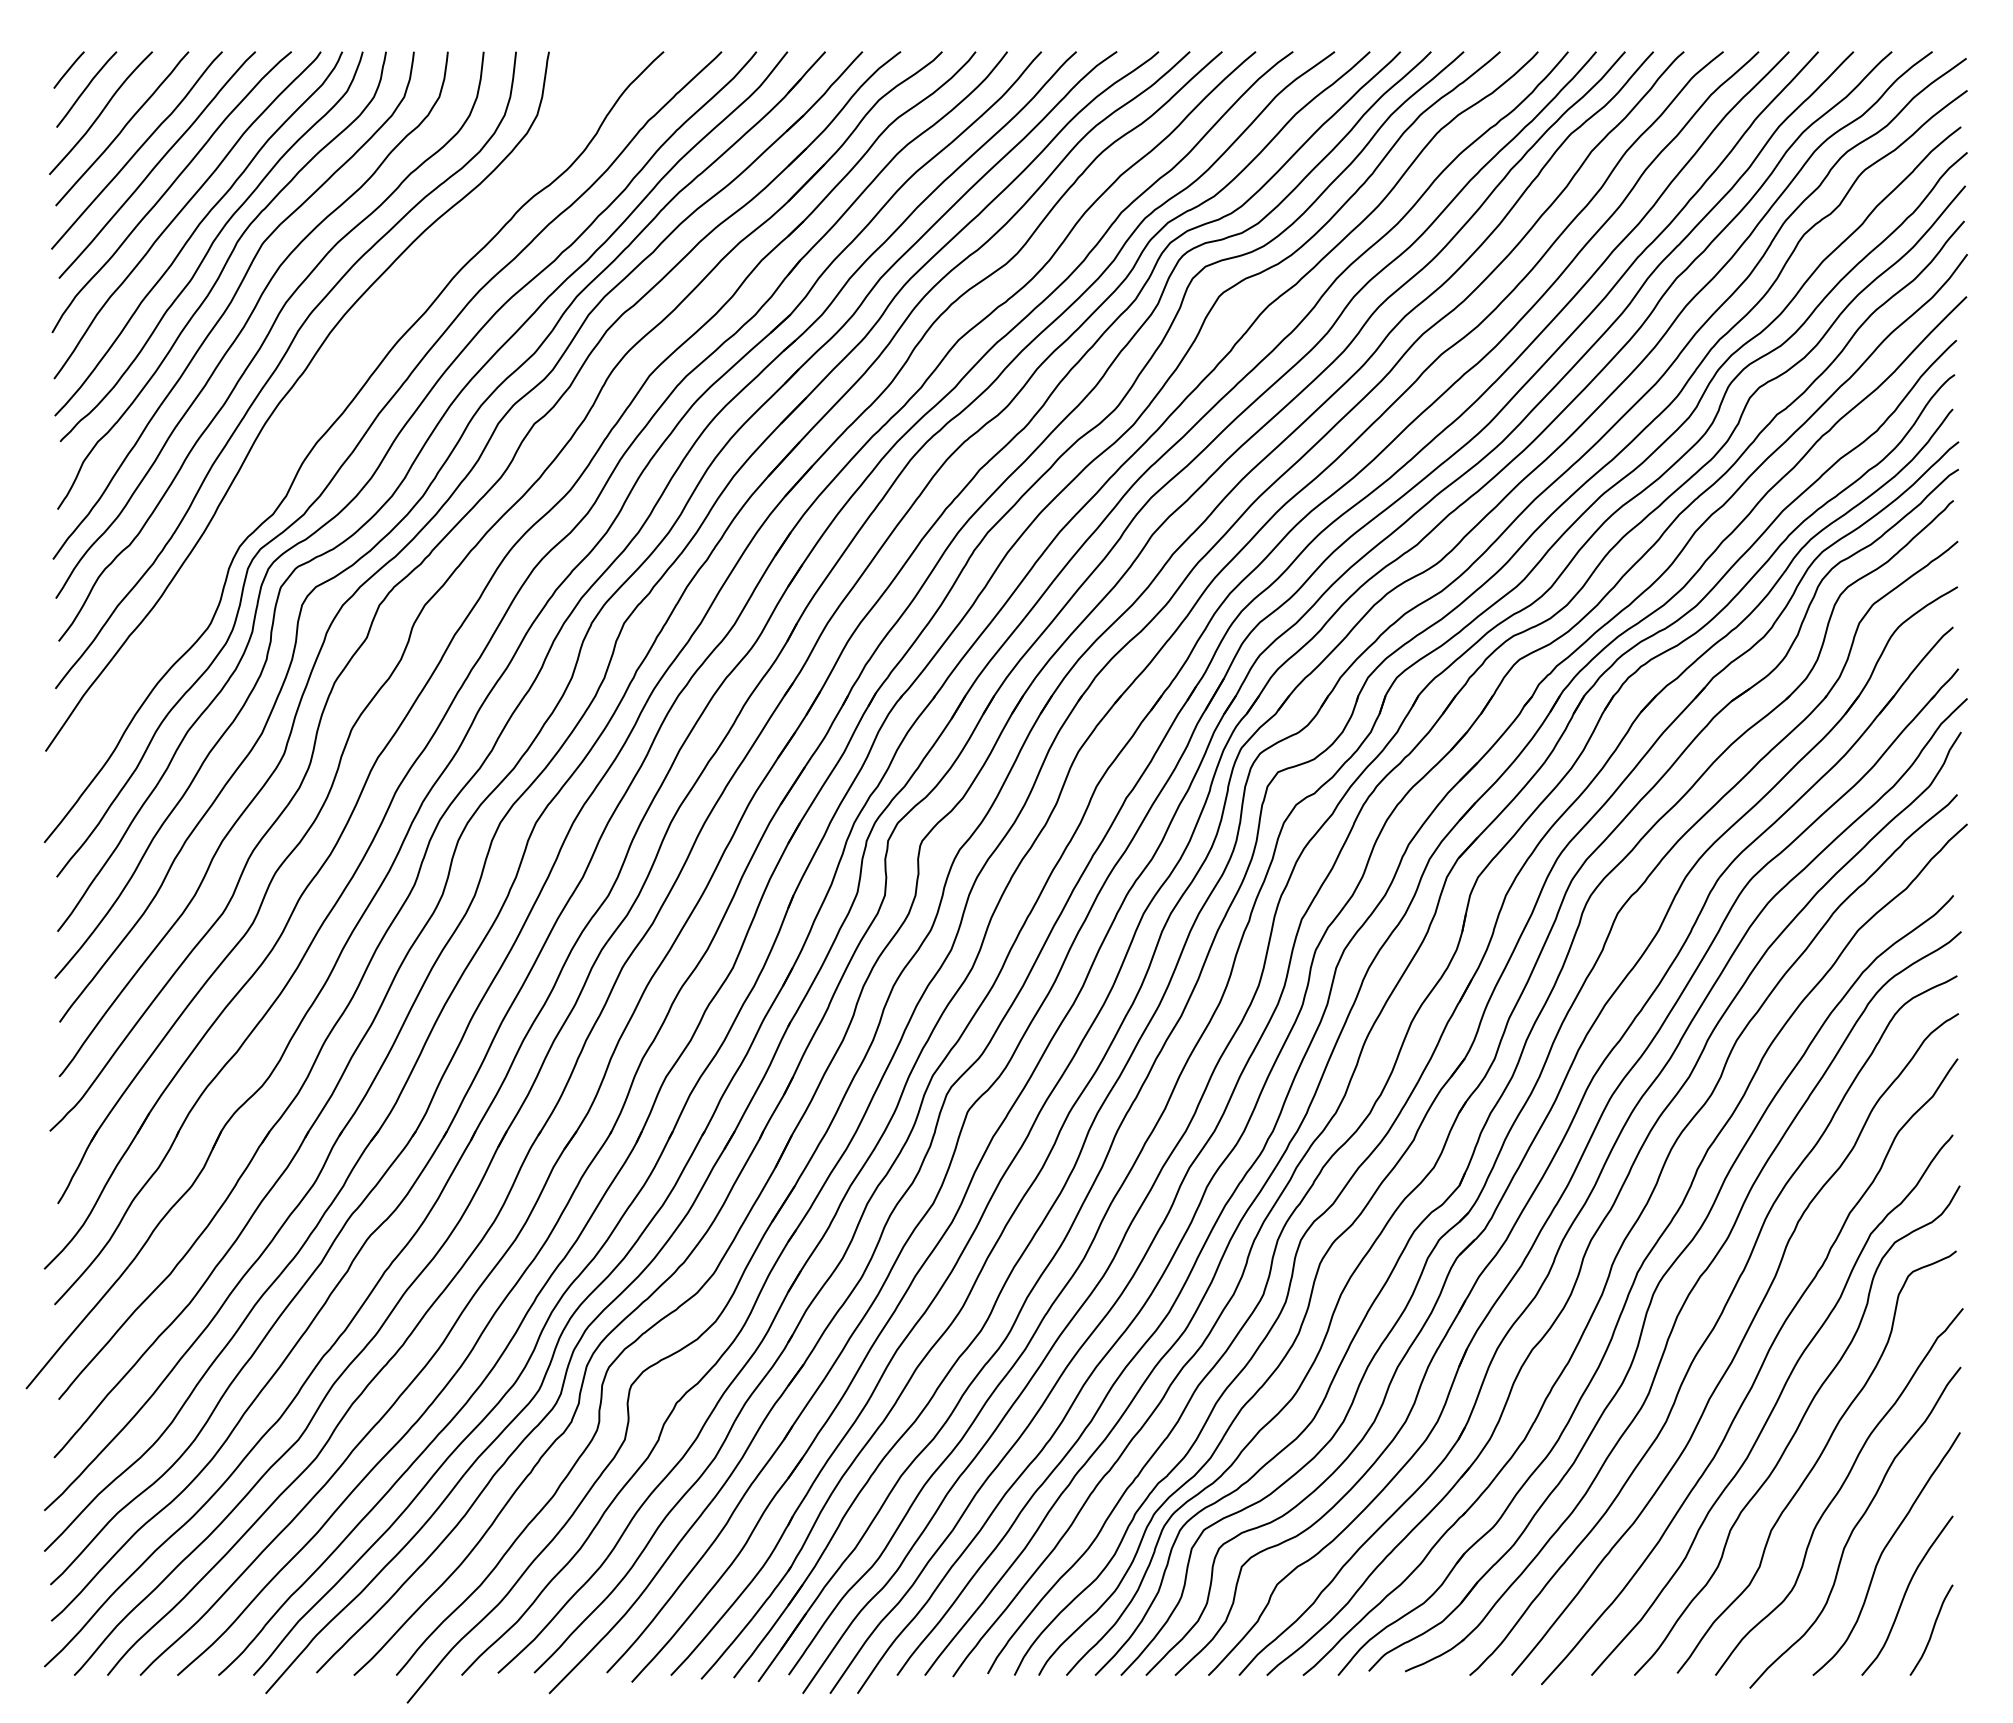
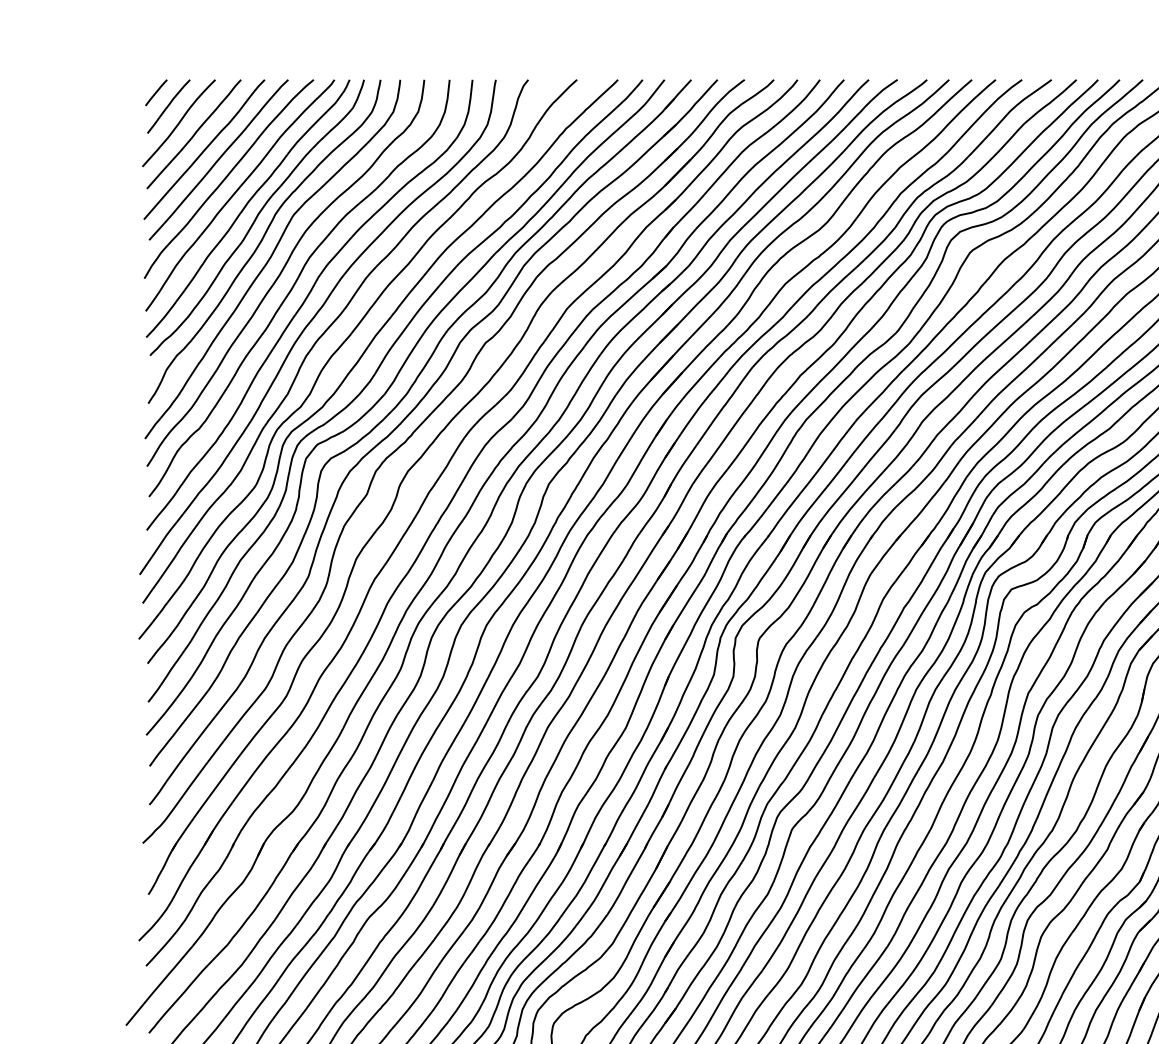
curve: (309, 407) -> (326, 331), added

